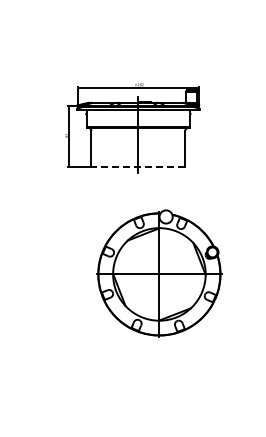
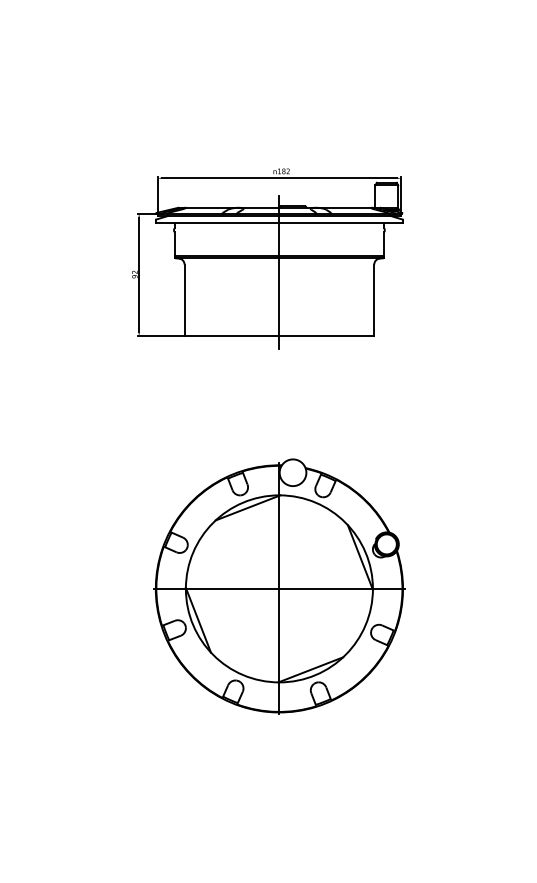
line: (138, 166) -> (279, 336), dashed -> solid
part: (159, 273) -> (279, 586), moved

